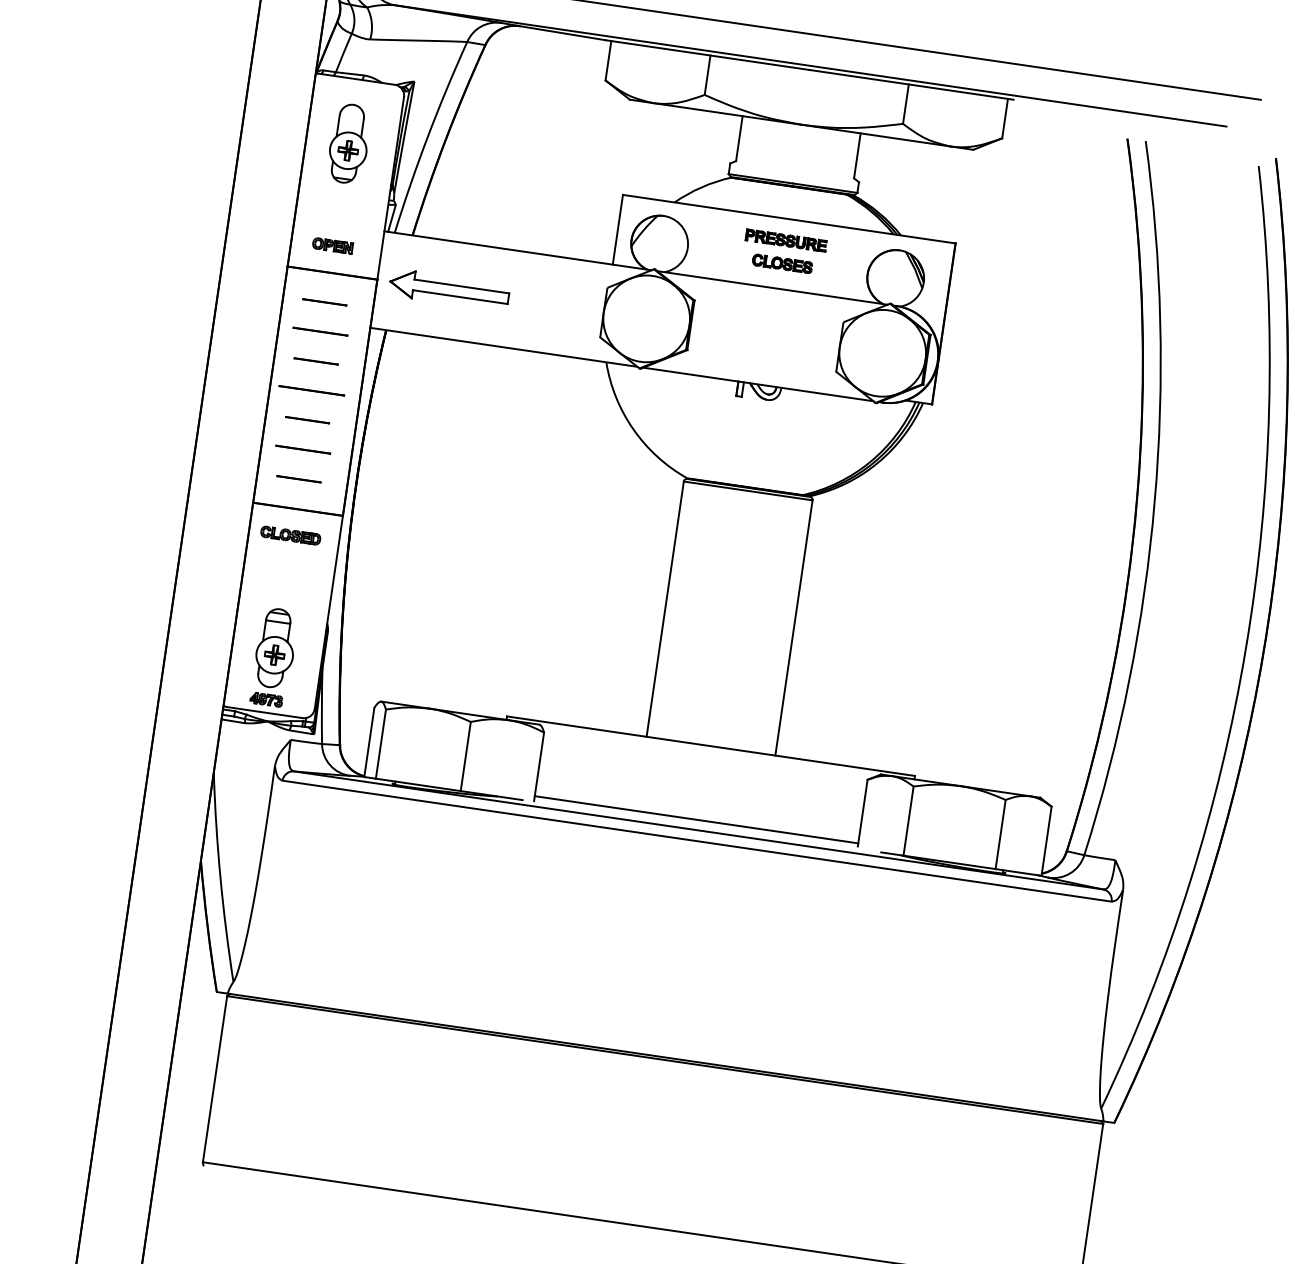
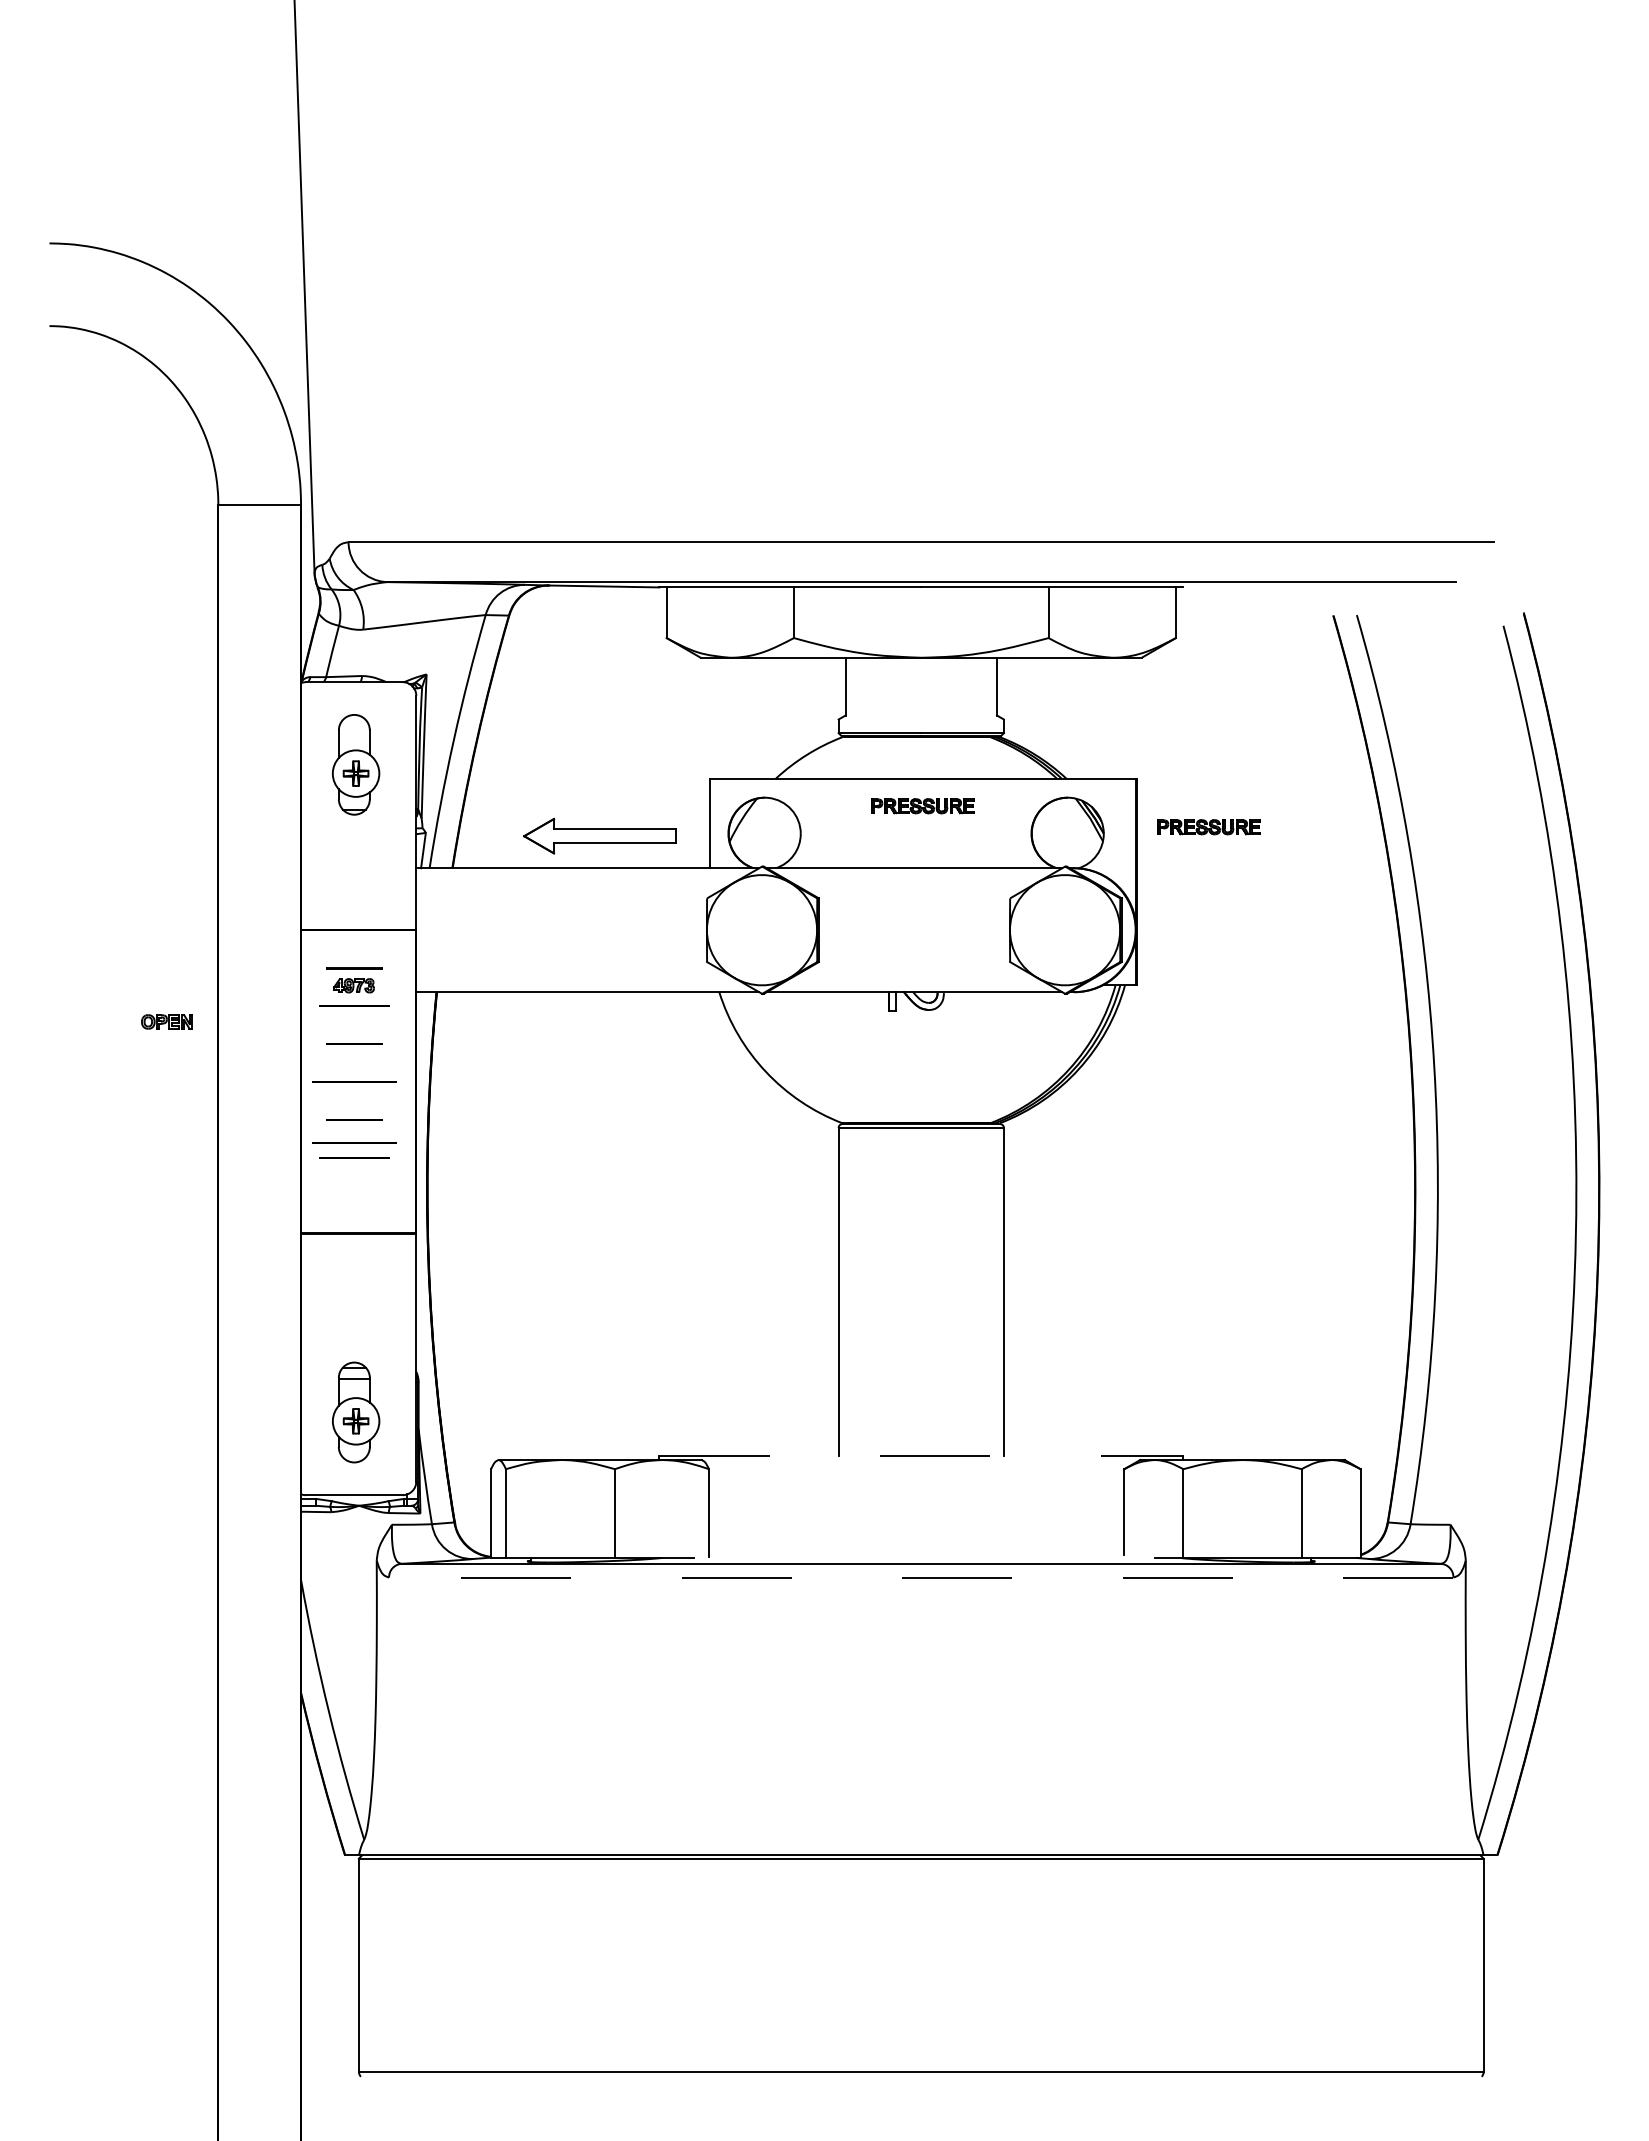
part: (332, 245) -> (166, 1021), moved
part: (782, 264) -> (922, 836), removed
part: (449, 289) -> (599, 835), moved
part: (1006, 289) -> (1208, 827), added
line: (305, 437) -> (354, 1142), added
line: (299, 479) -> (354, 1195), removed
part: (290, 535) -> (353, 1267), removed
part: (266, 699) -> (353, 985), moved
line: (711, 746) -> (921, 1455), solid -> dashed
line: (696, 819) -> (916, 1550), removed
line: (696, 841) -> (920, 1577), solid -> dashed

